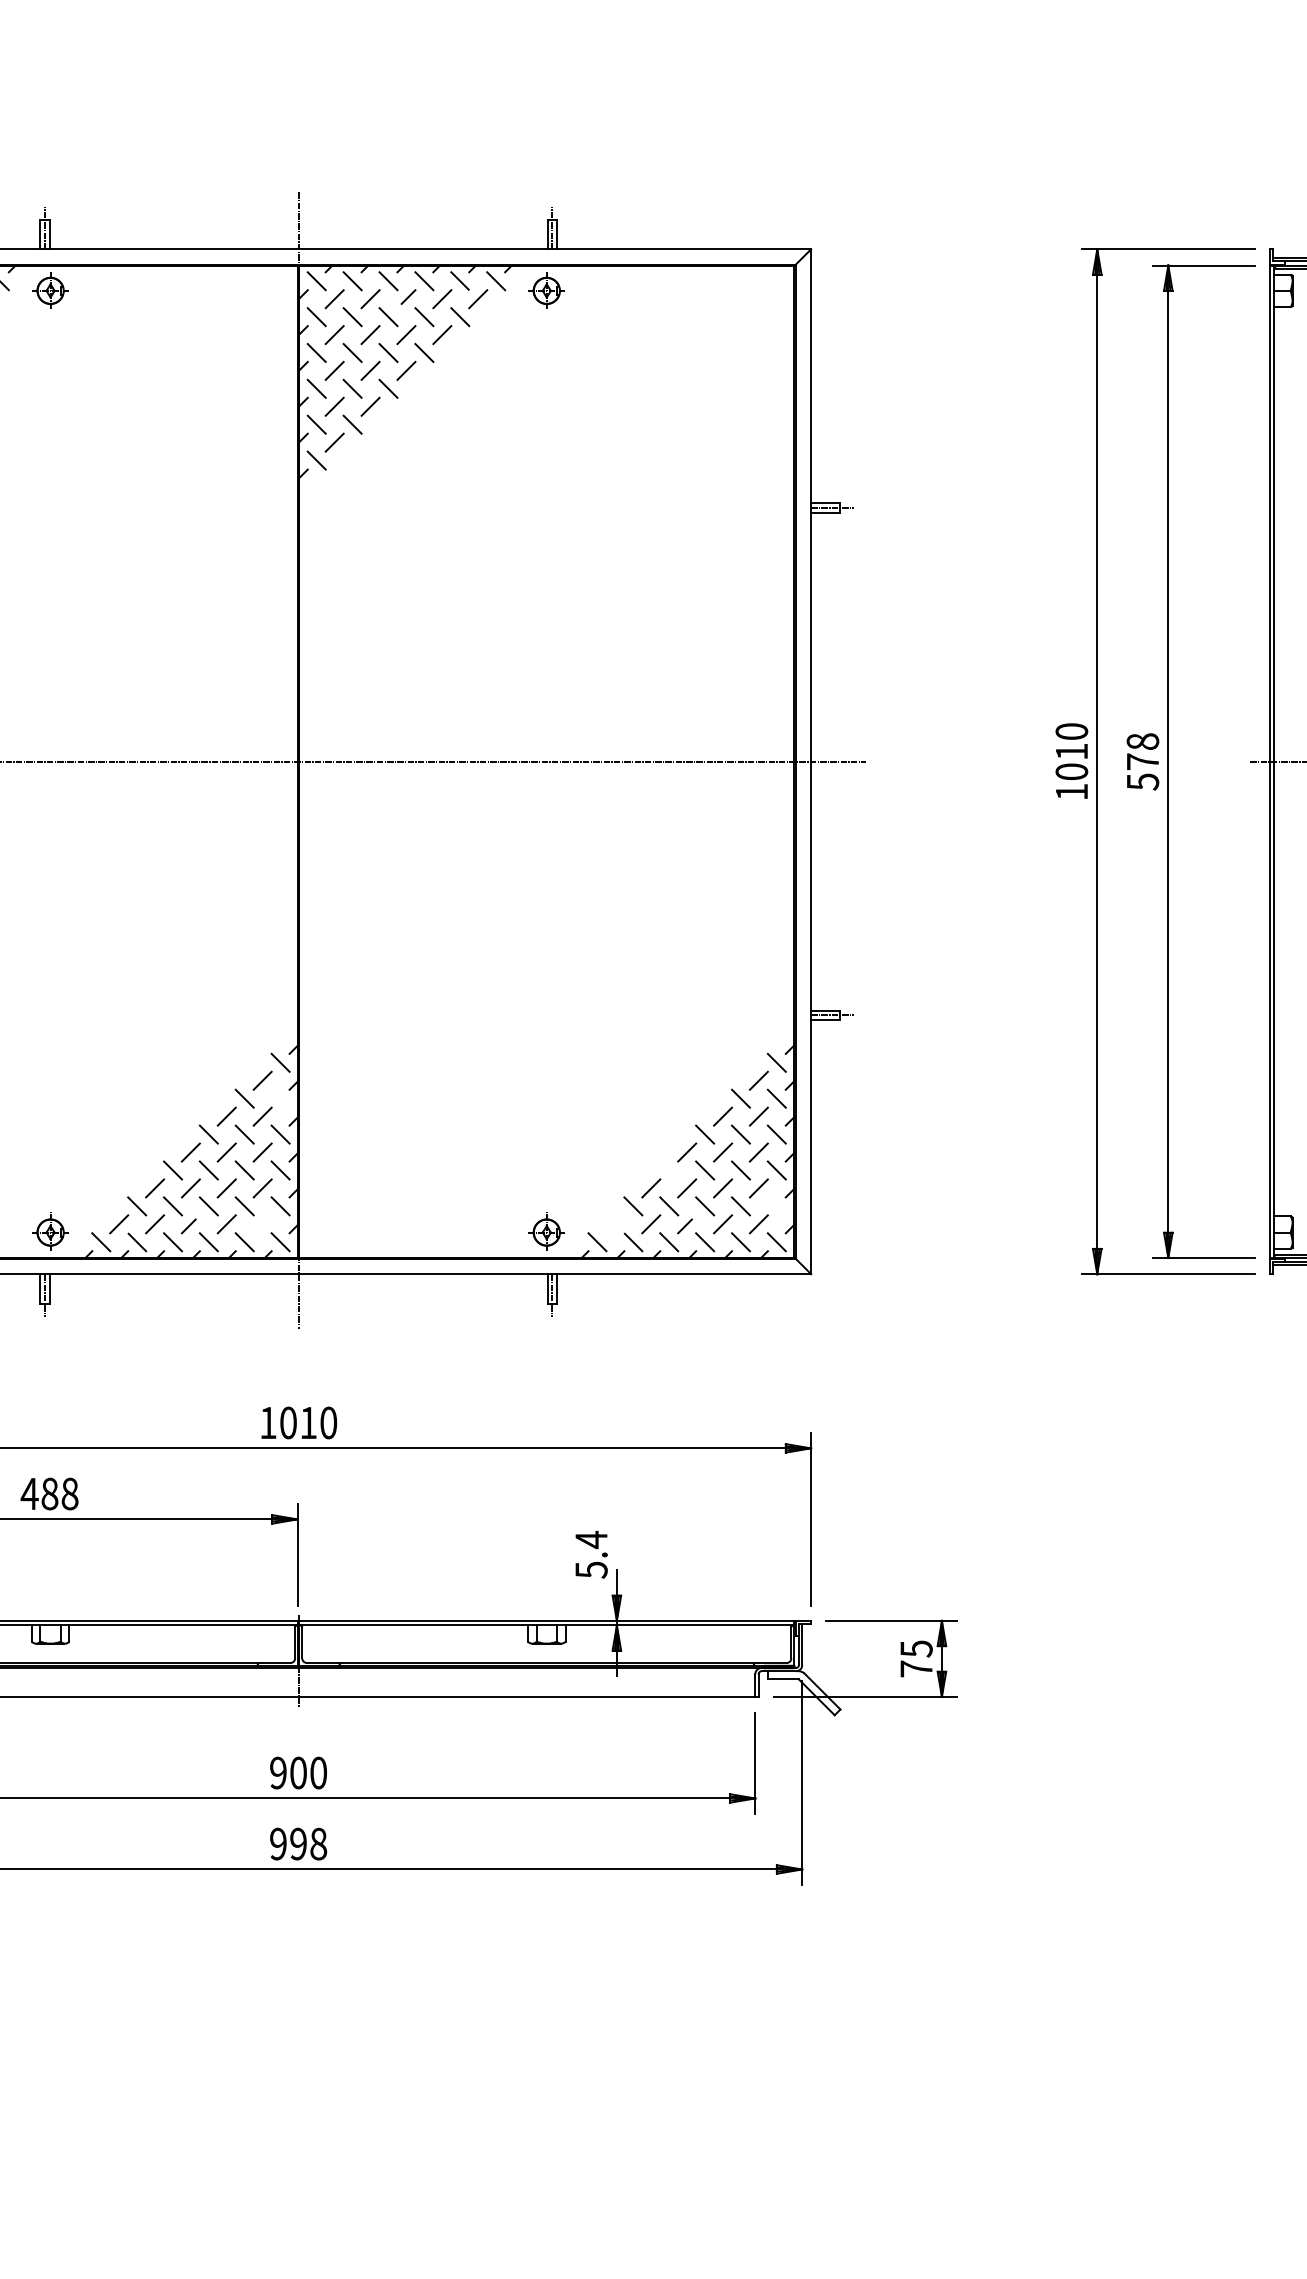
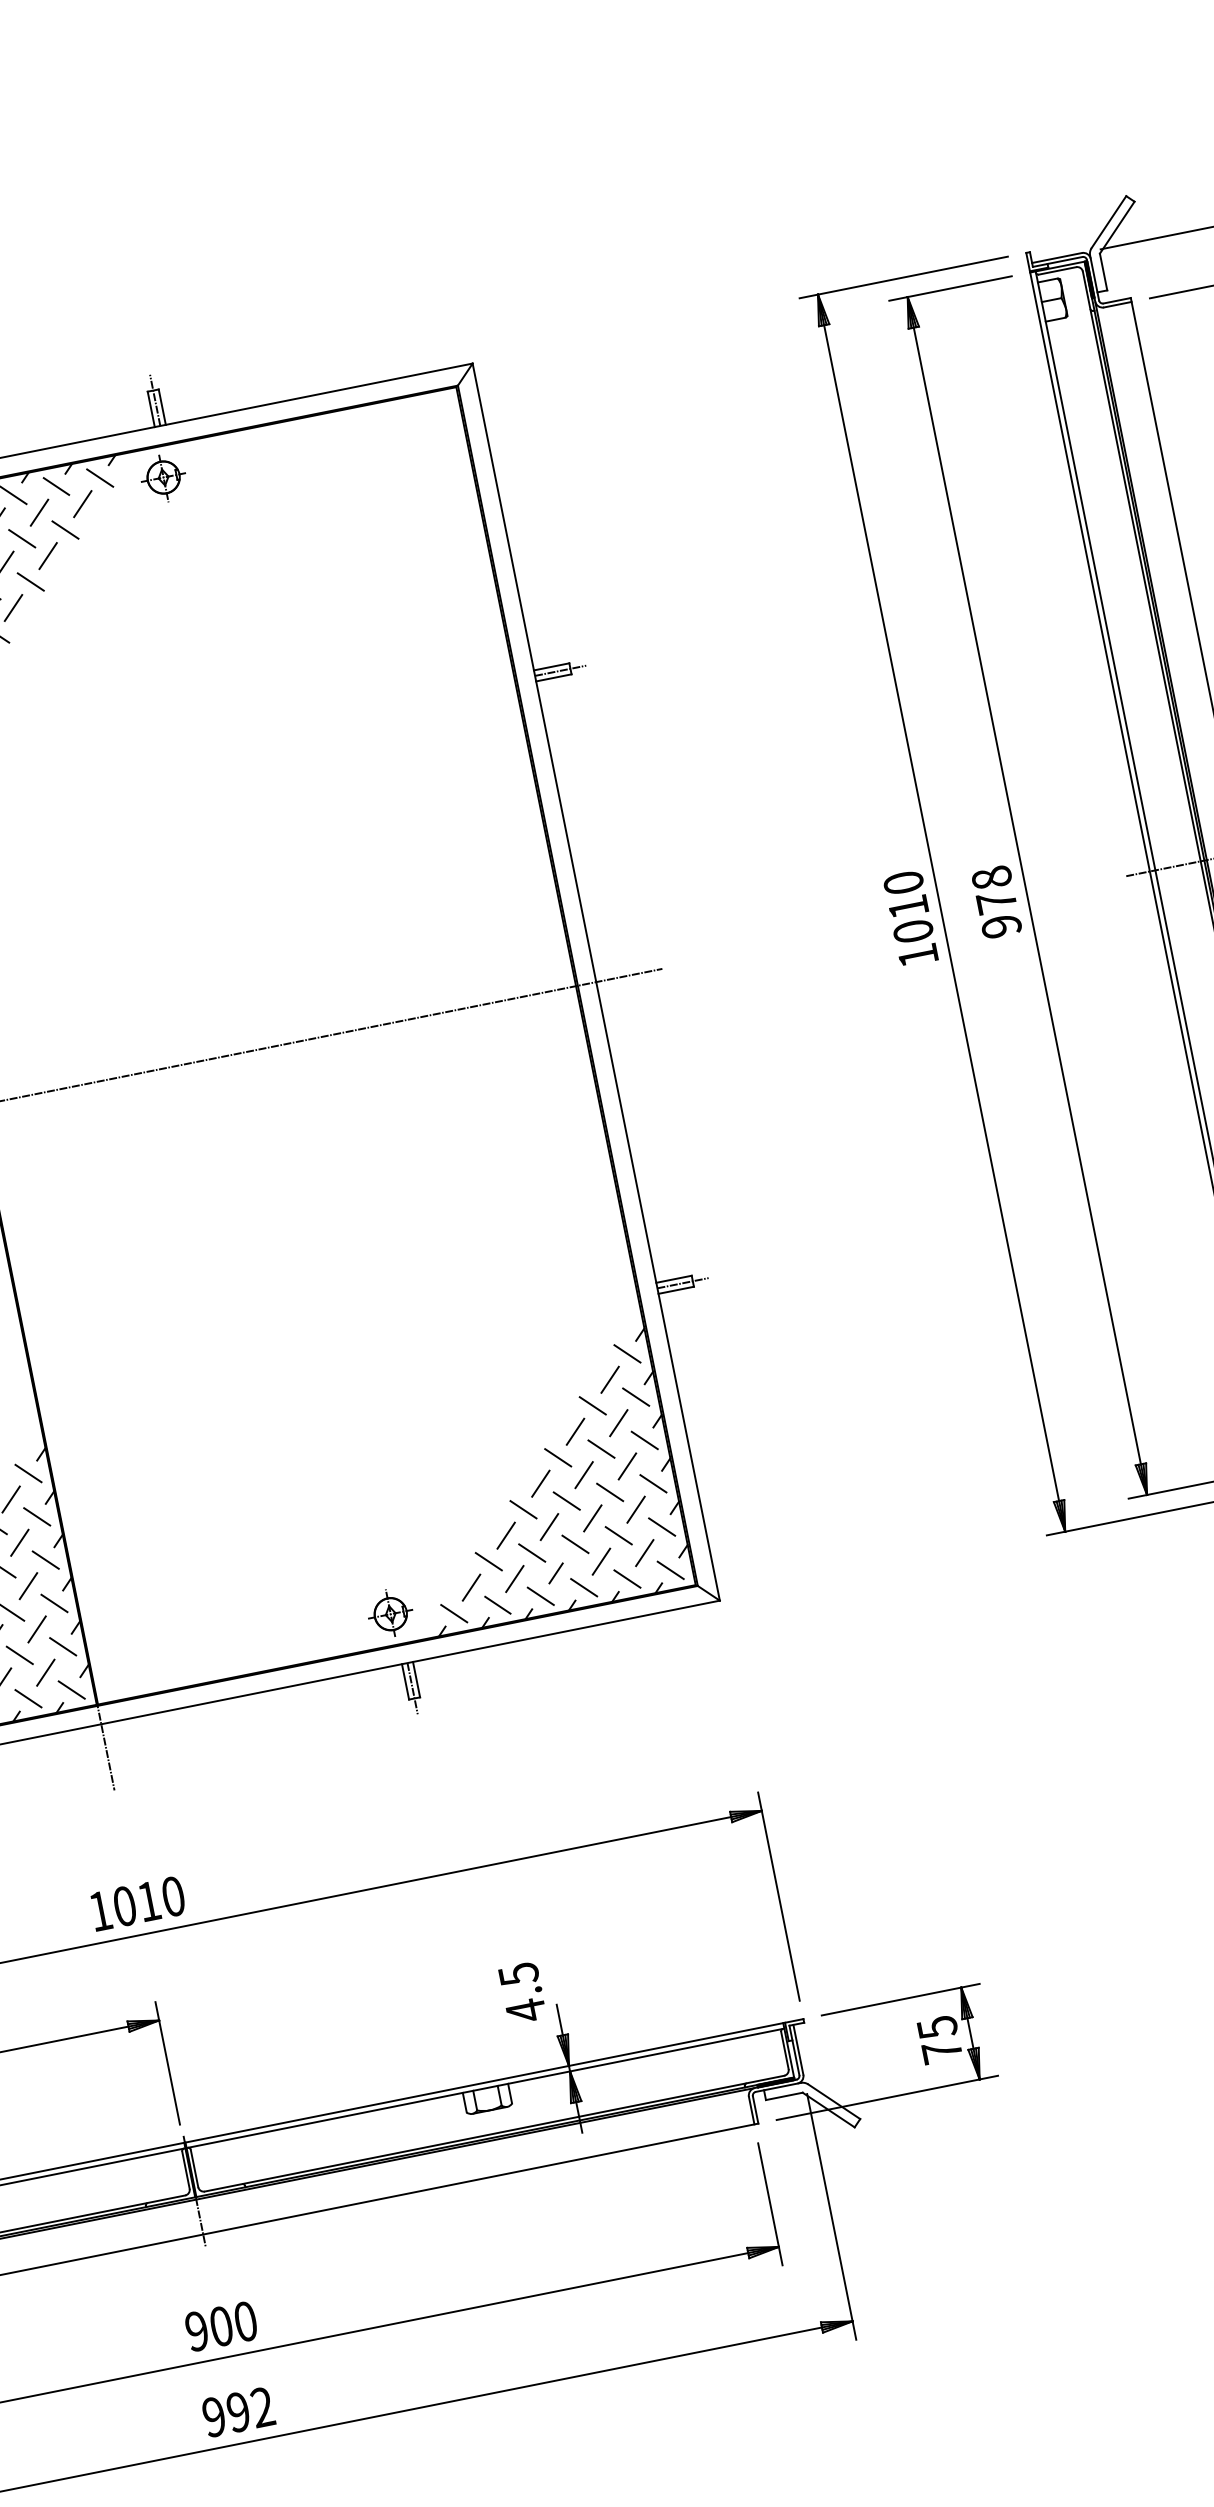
text: (1142, 781) -> (1000, 926), 578 -> 978
line: (280, 1098) -> (36, 1516), added
line: (669, 1170) -> (523, 1509), added
line: (776, 1206) -> (661, 1527), added
line: (262, 1224) -> (45, 1673), added
line: (615, 1224) -> (471, 1587), added
text: (591, 1554) -> (522, 1991), 5.4 -> 4.5
text: (318, 1843) -> (262, 2406), 998 -> 992

